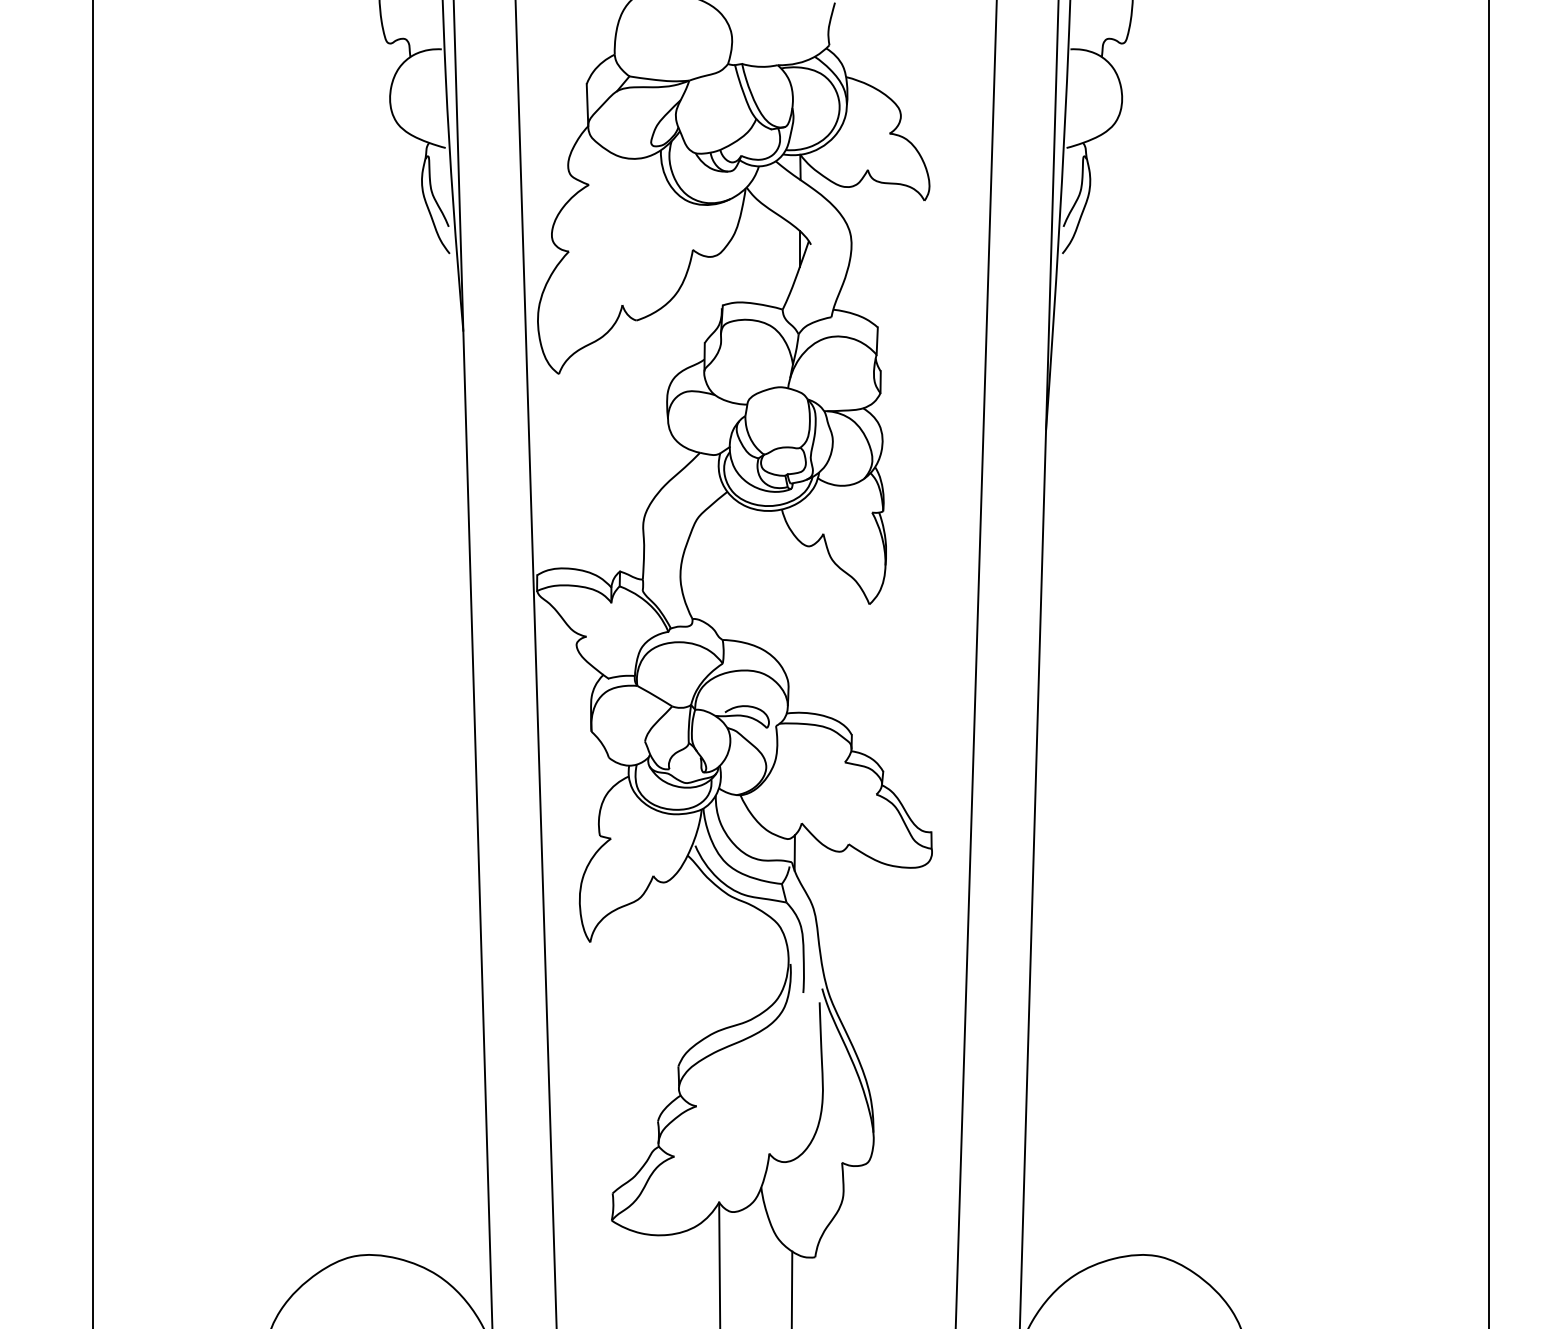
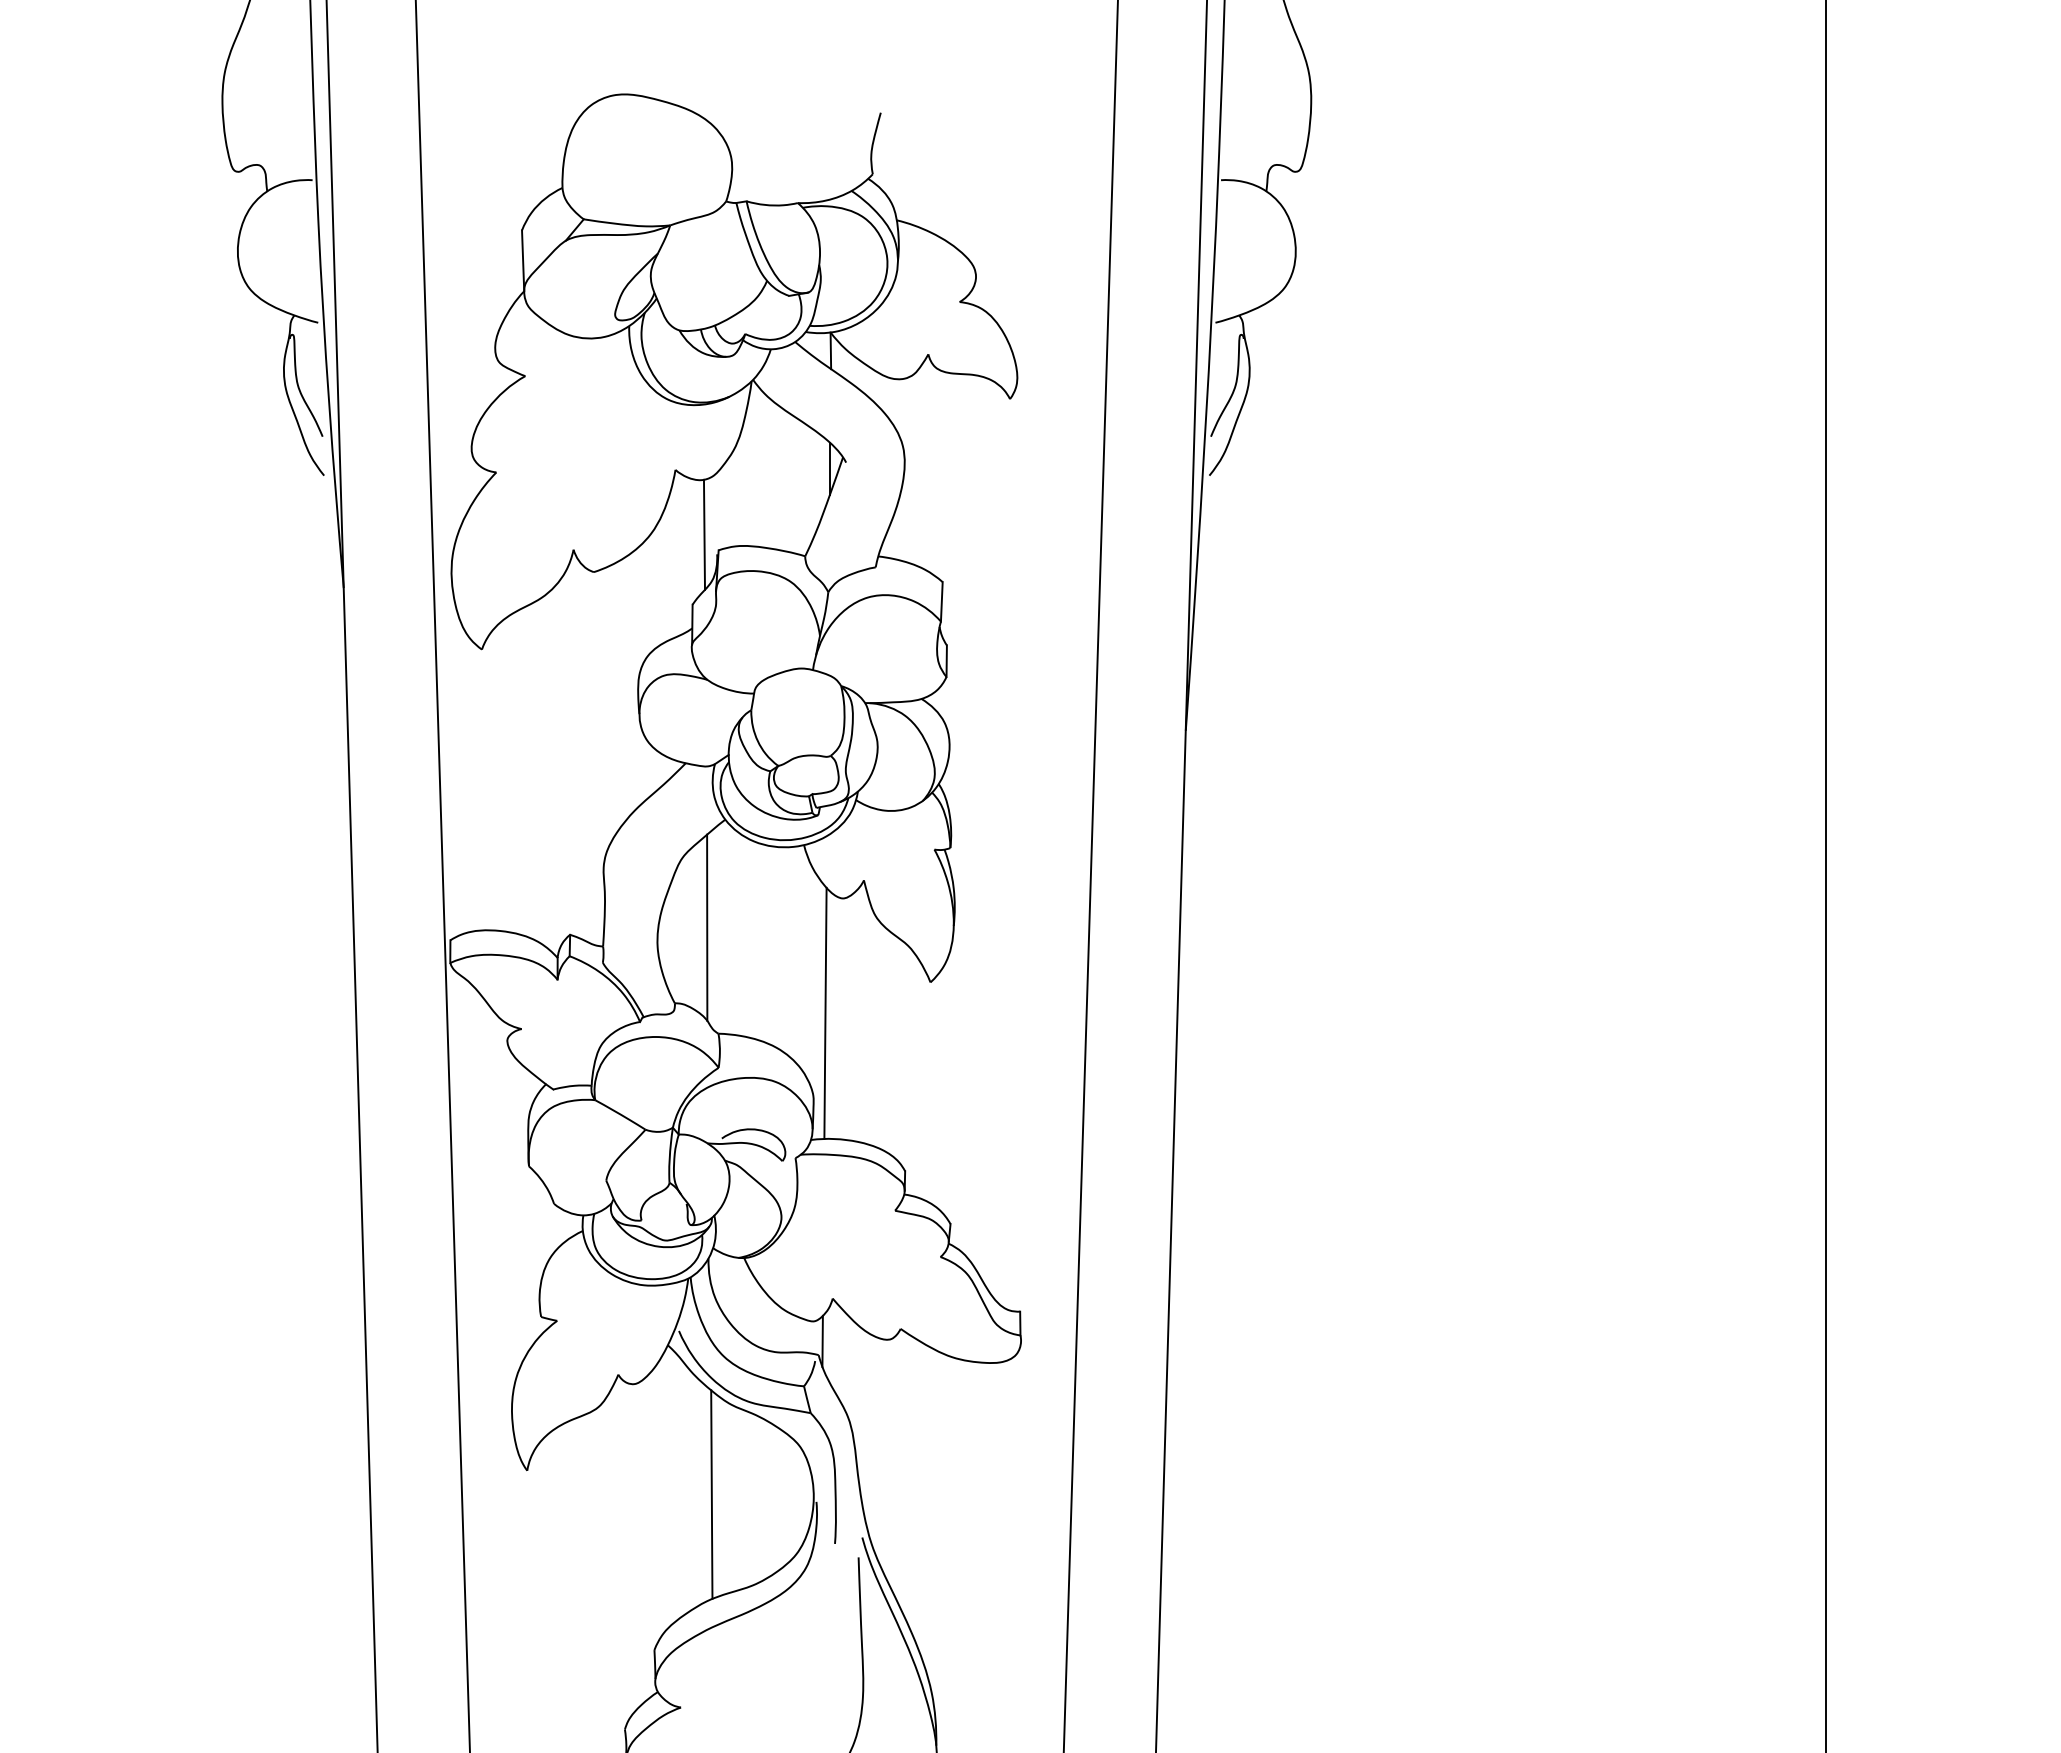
line: (712, 294) -> (703, 534), added
line: (714, 566) -> (706, 927), added
line: (796, 625) -> (825, 1012), added
line: (717, 958) -> (710, 1494), added

